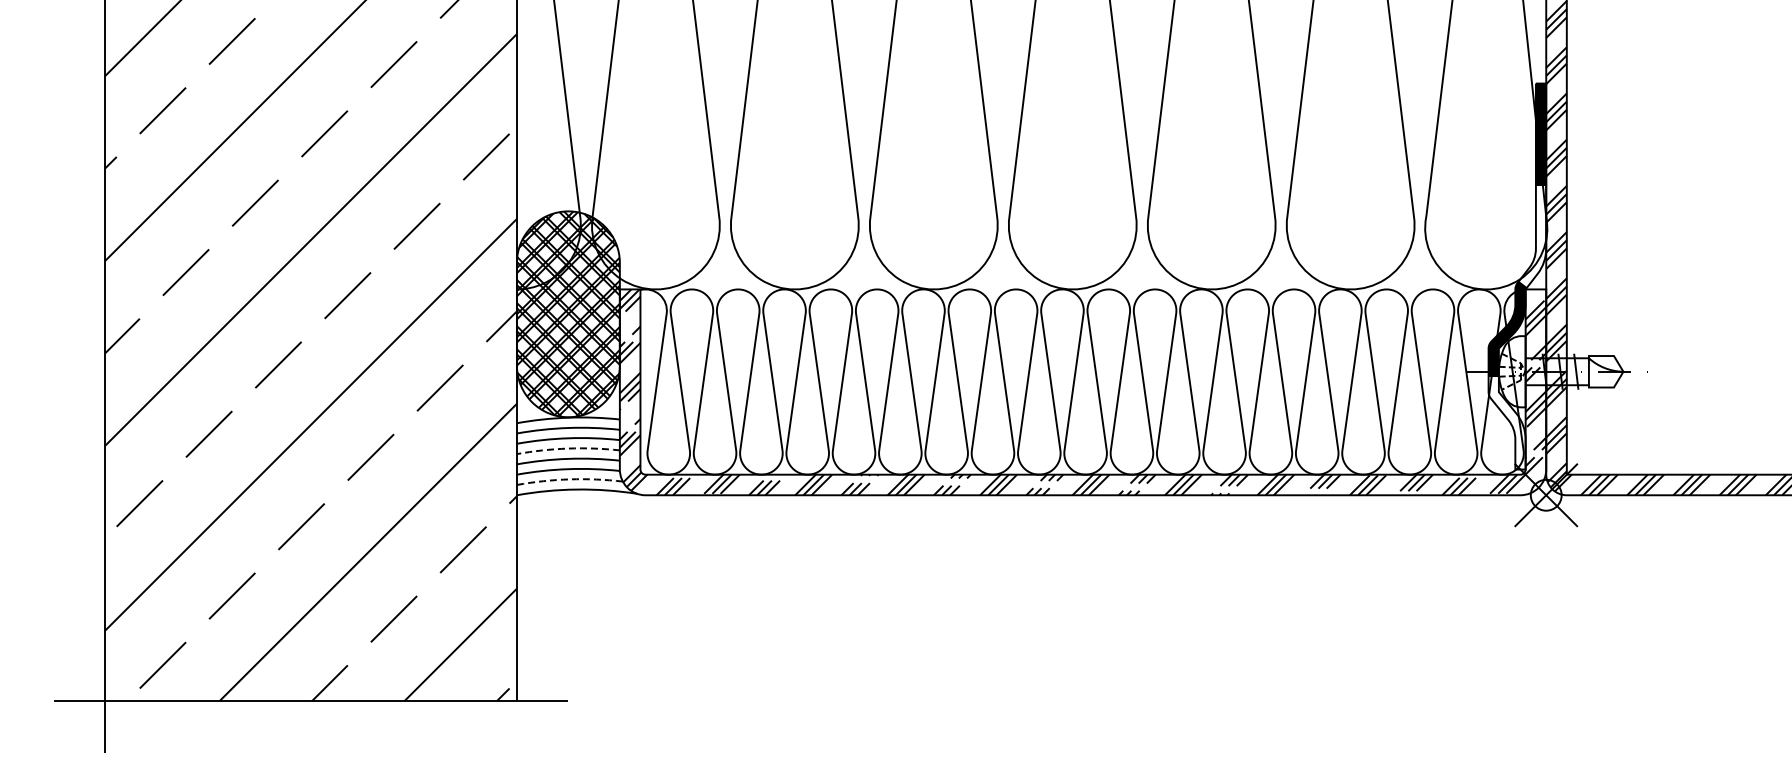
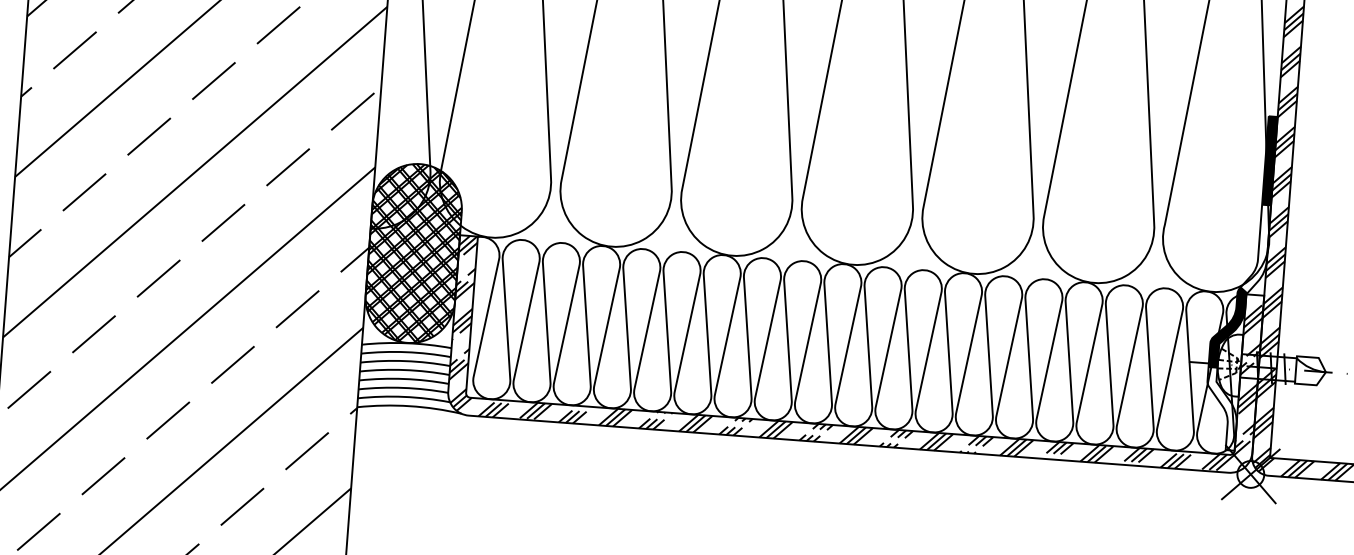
line: (568, 448) -> (405, 370), dashed -> solid
line: (569, 479) -> (403, 396), dashed -> solid

